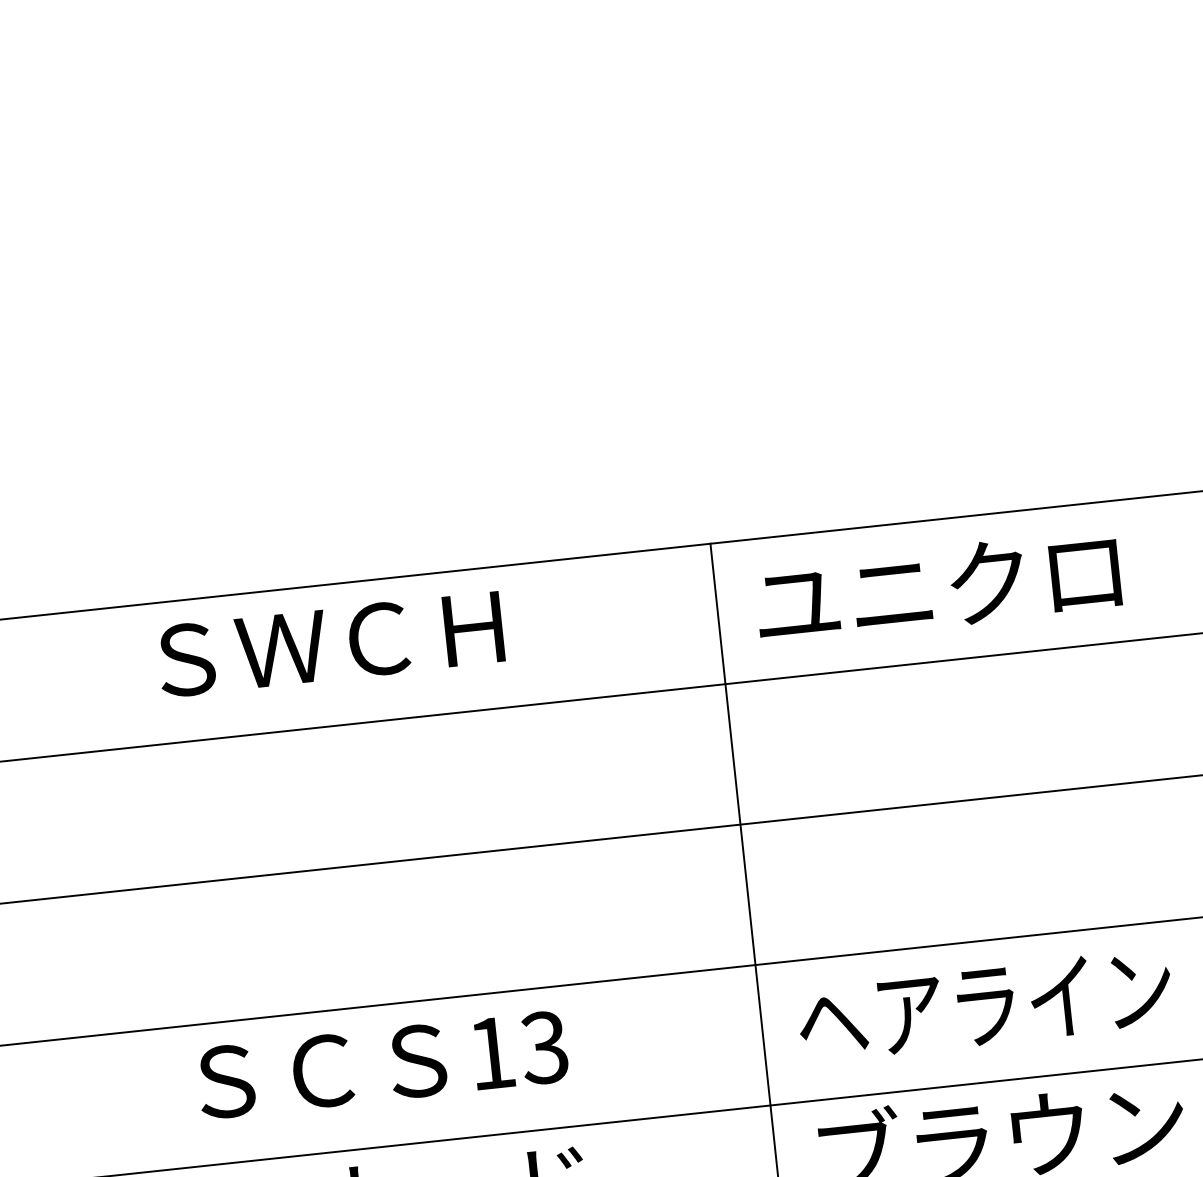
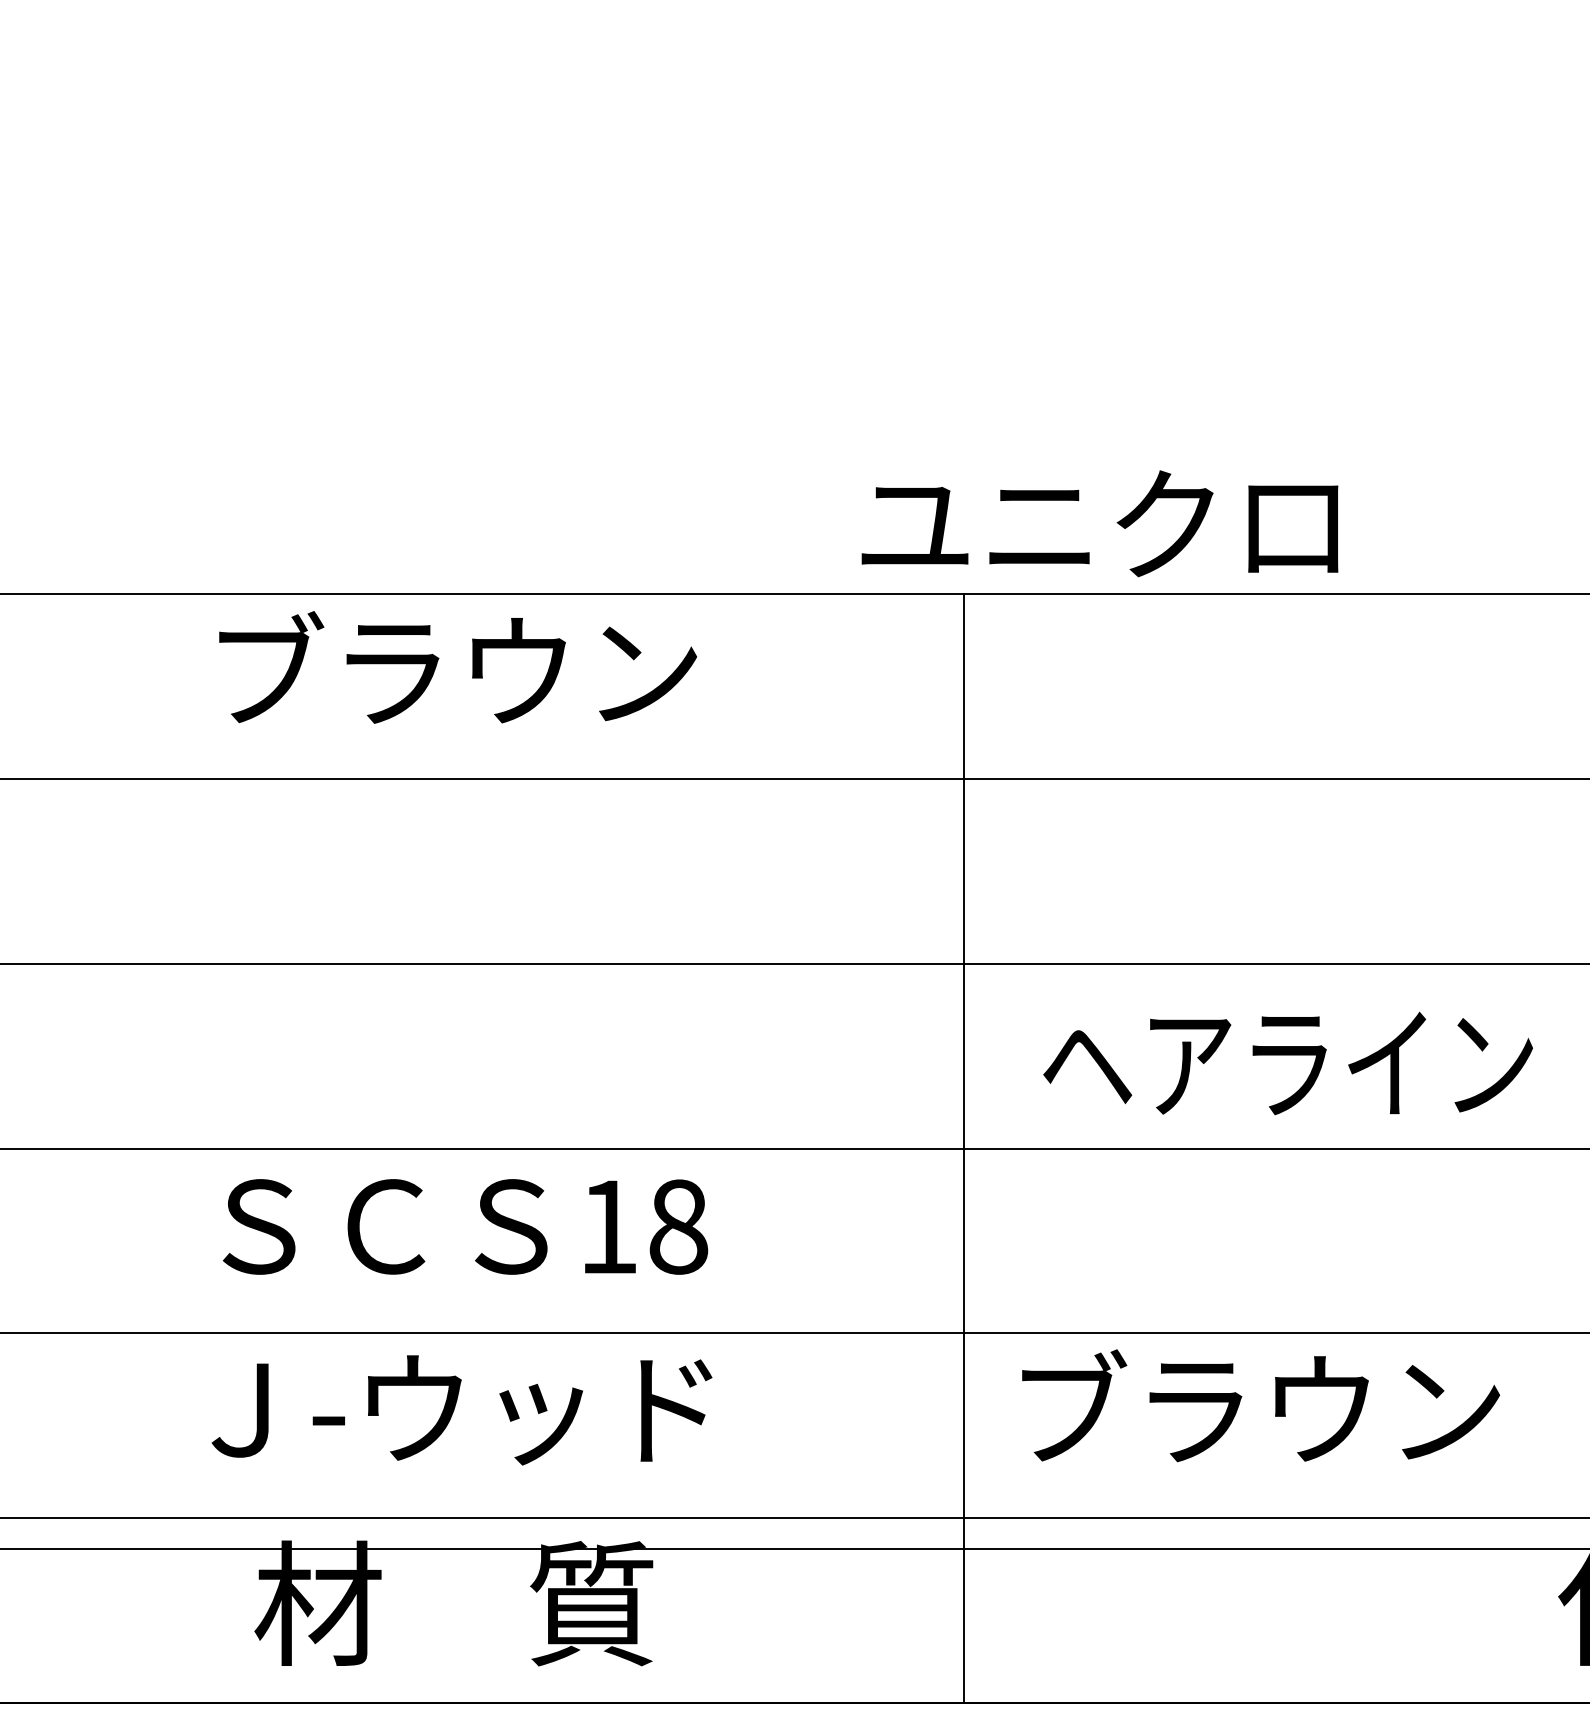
text: (937, 587) -> (1099, 523), moved
text: (332, 640) -> (458, 667), ＳＷＣＨ -> ブラウン
text: (984, 1005) -> (1287, 1063), moved
text: (544, 1047) -> (678, 1226), 13 -> 18

